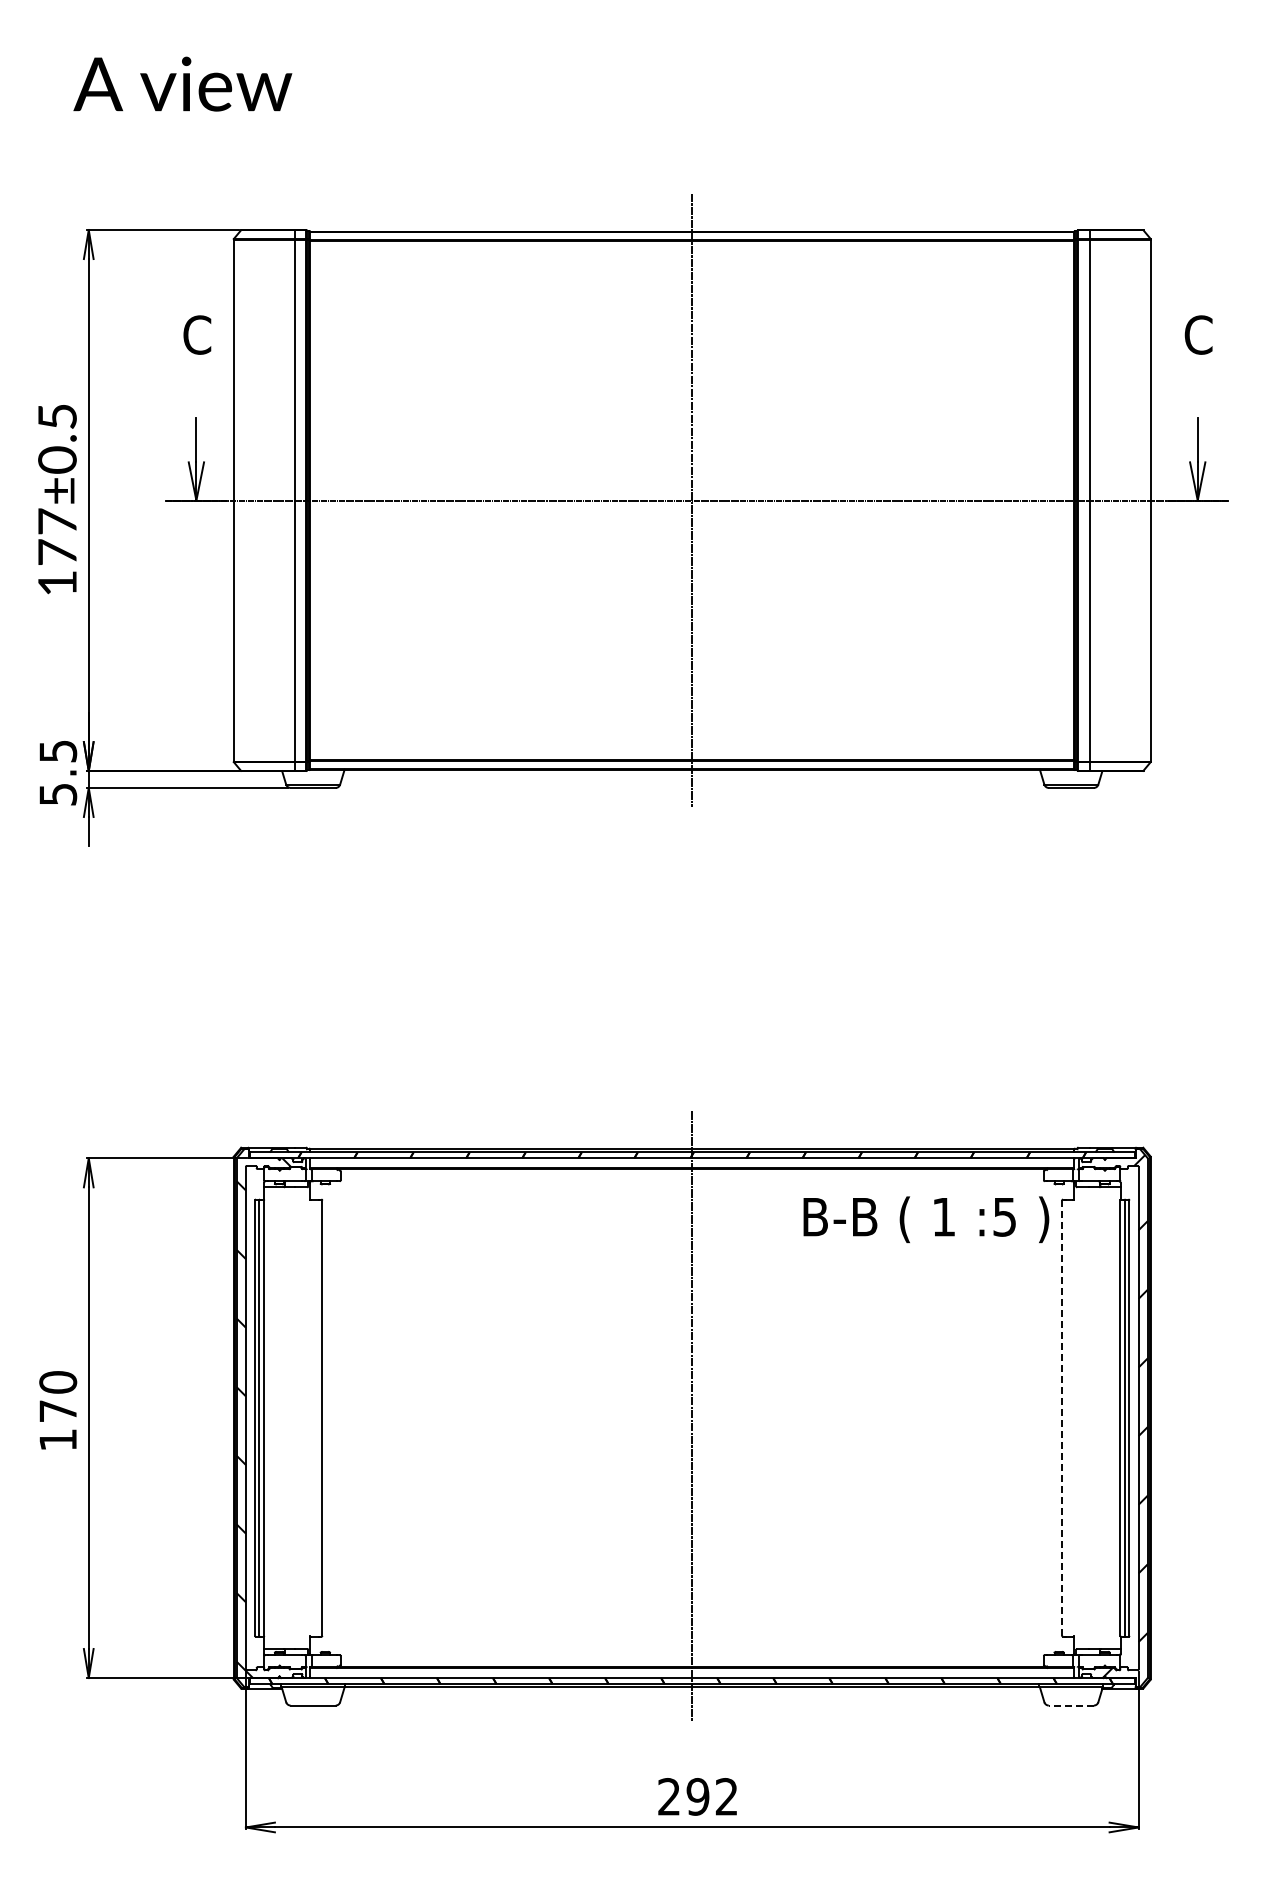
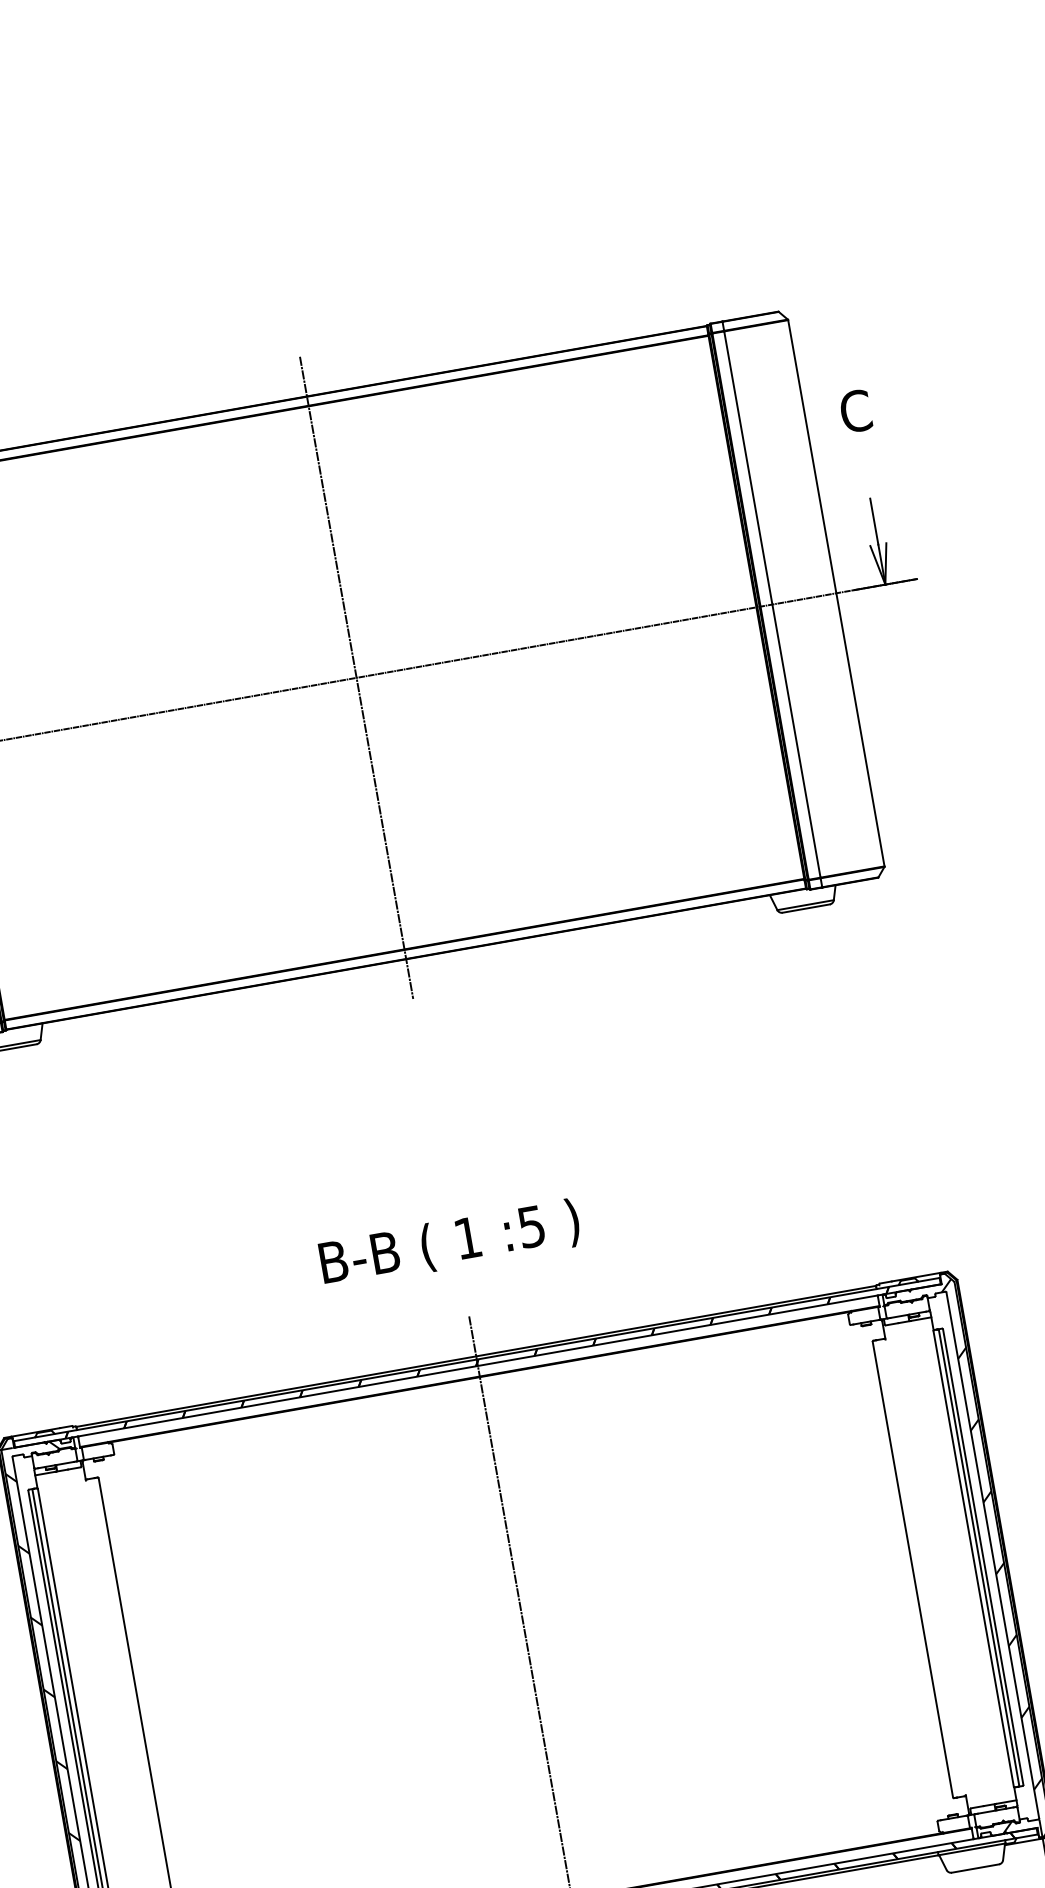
text: (926, 1219) -> (450, 1243), moved
line: (1062, 1418) -> (913, 1569), dashed -> solid
line: (1071, 1705) -> (975, 1868), dashed -> solid

